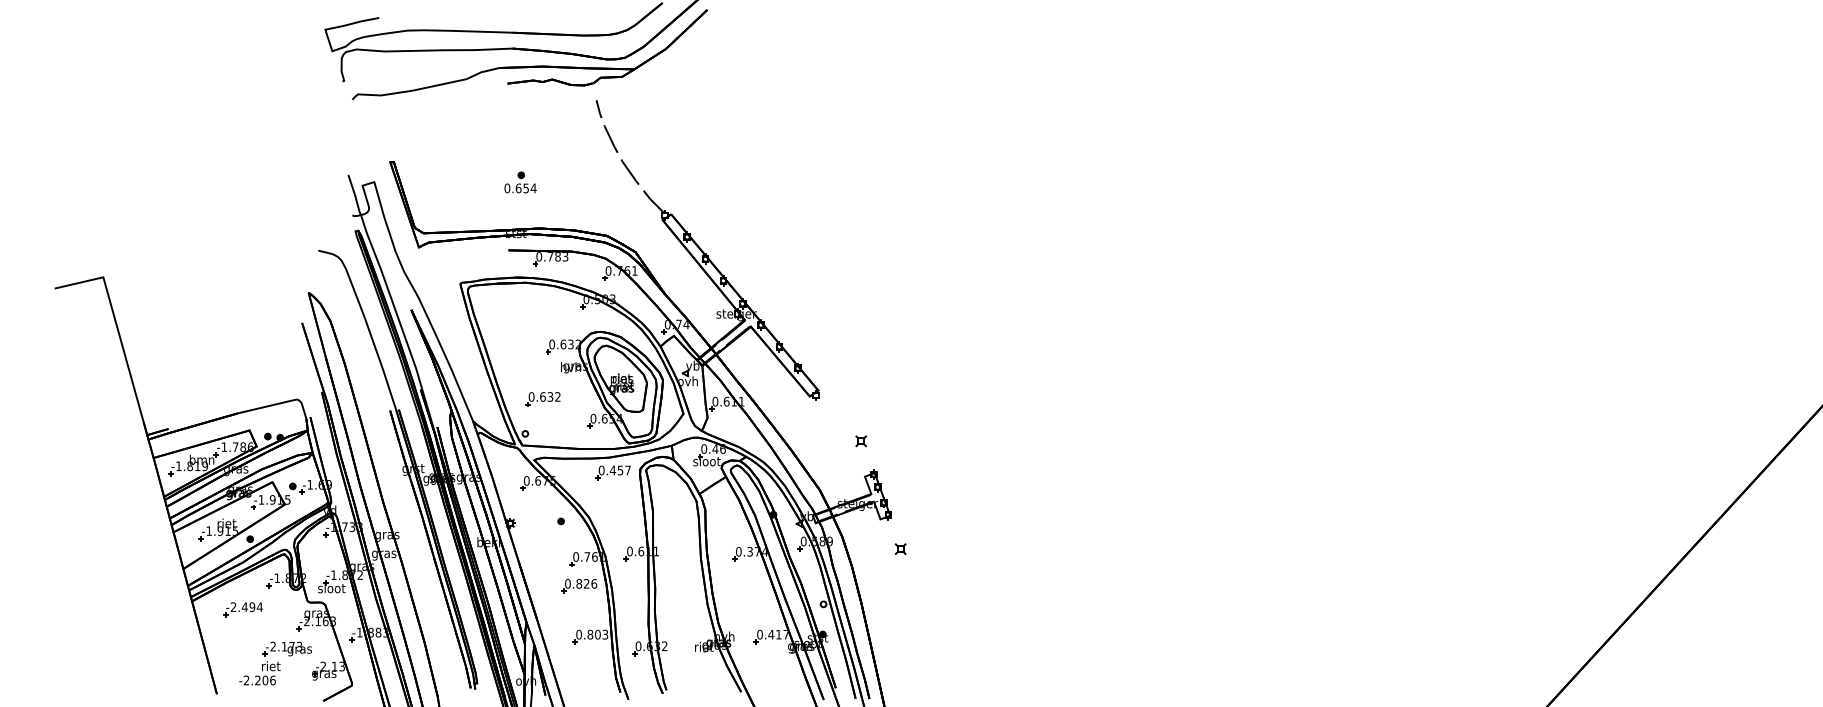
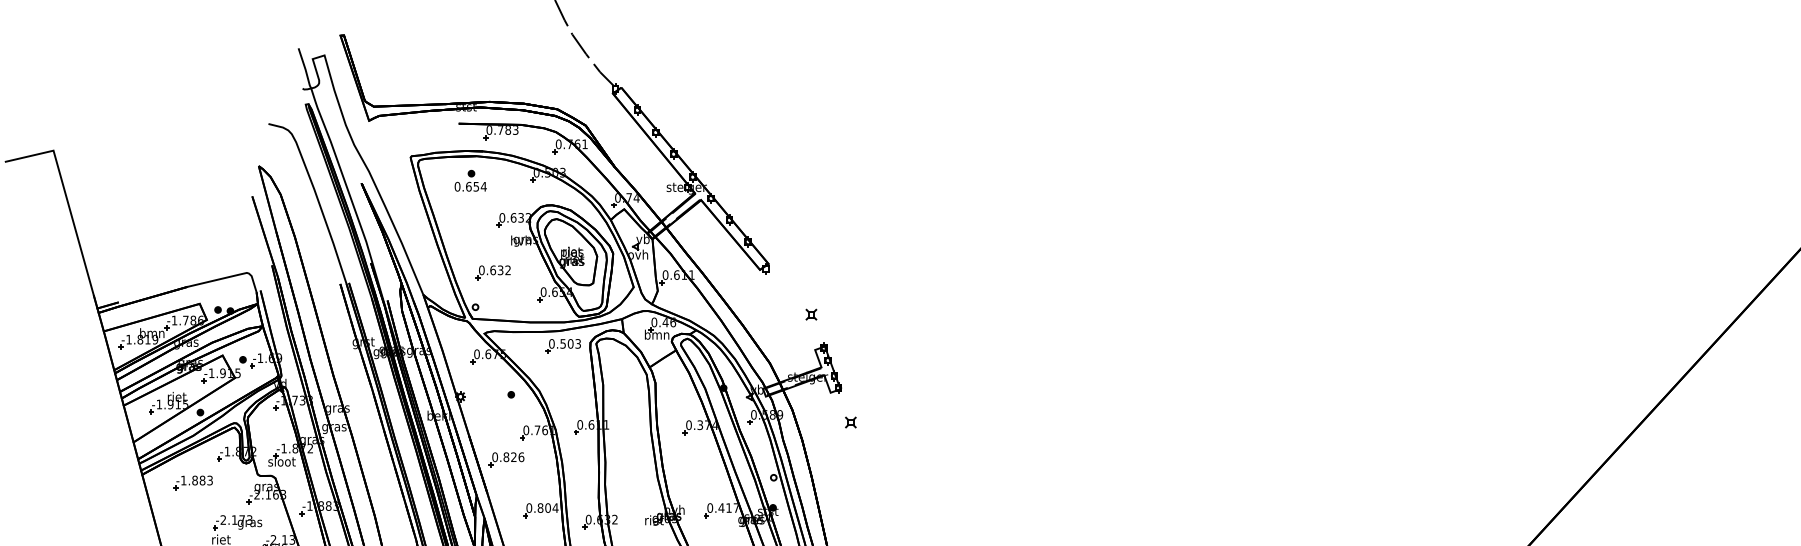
part: (520, 182) -> (470, 180), moved
text: (706, 461) -> (656, 334), sloot -> bmn
text: (619, 470) -> (569, 343), 0.457 -> 0.503
part: (579, 586) -> (506, 459), moved
text: (246, 607) -> (196, 480), -2.494 -> -1.883
text: (605, 634) -> (555, 507), 0.803 -> 0.804

